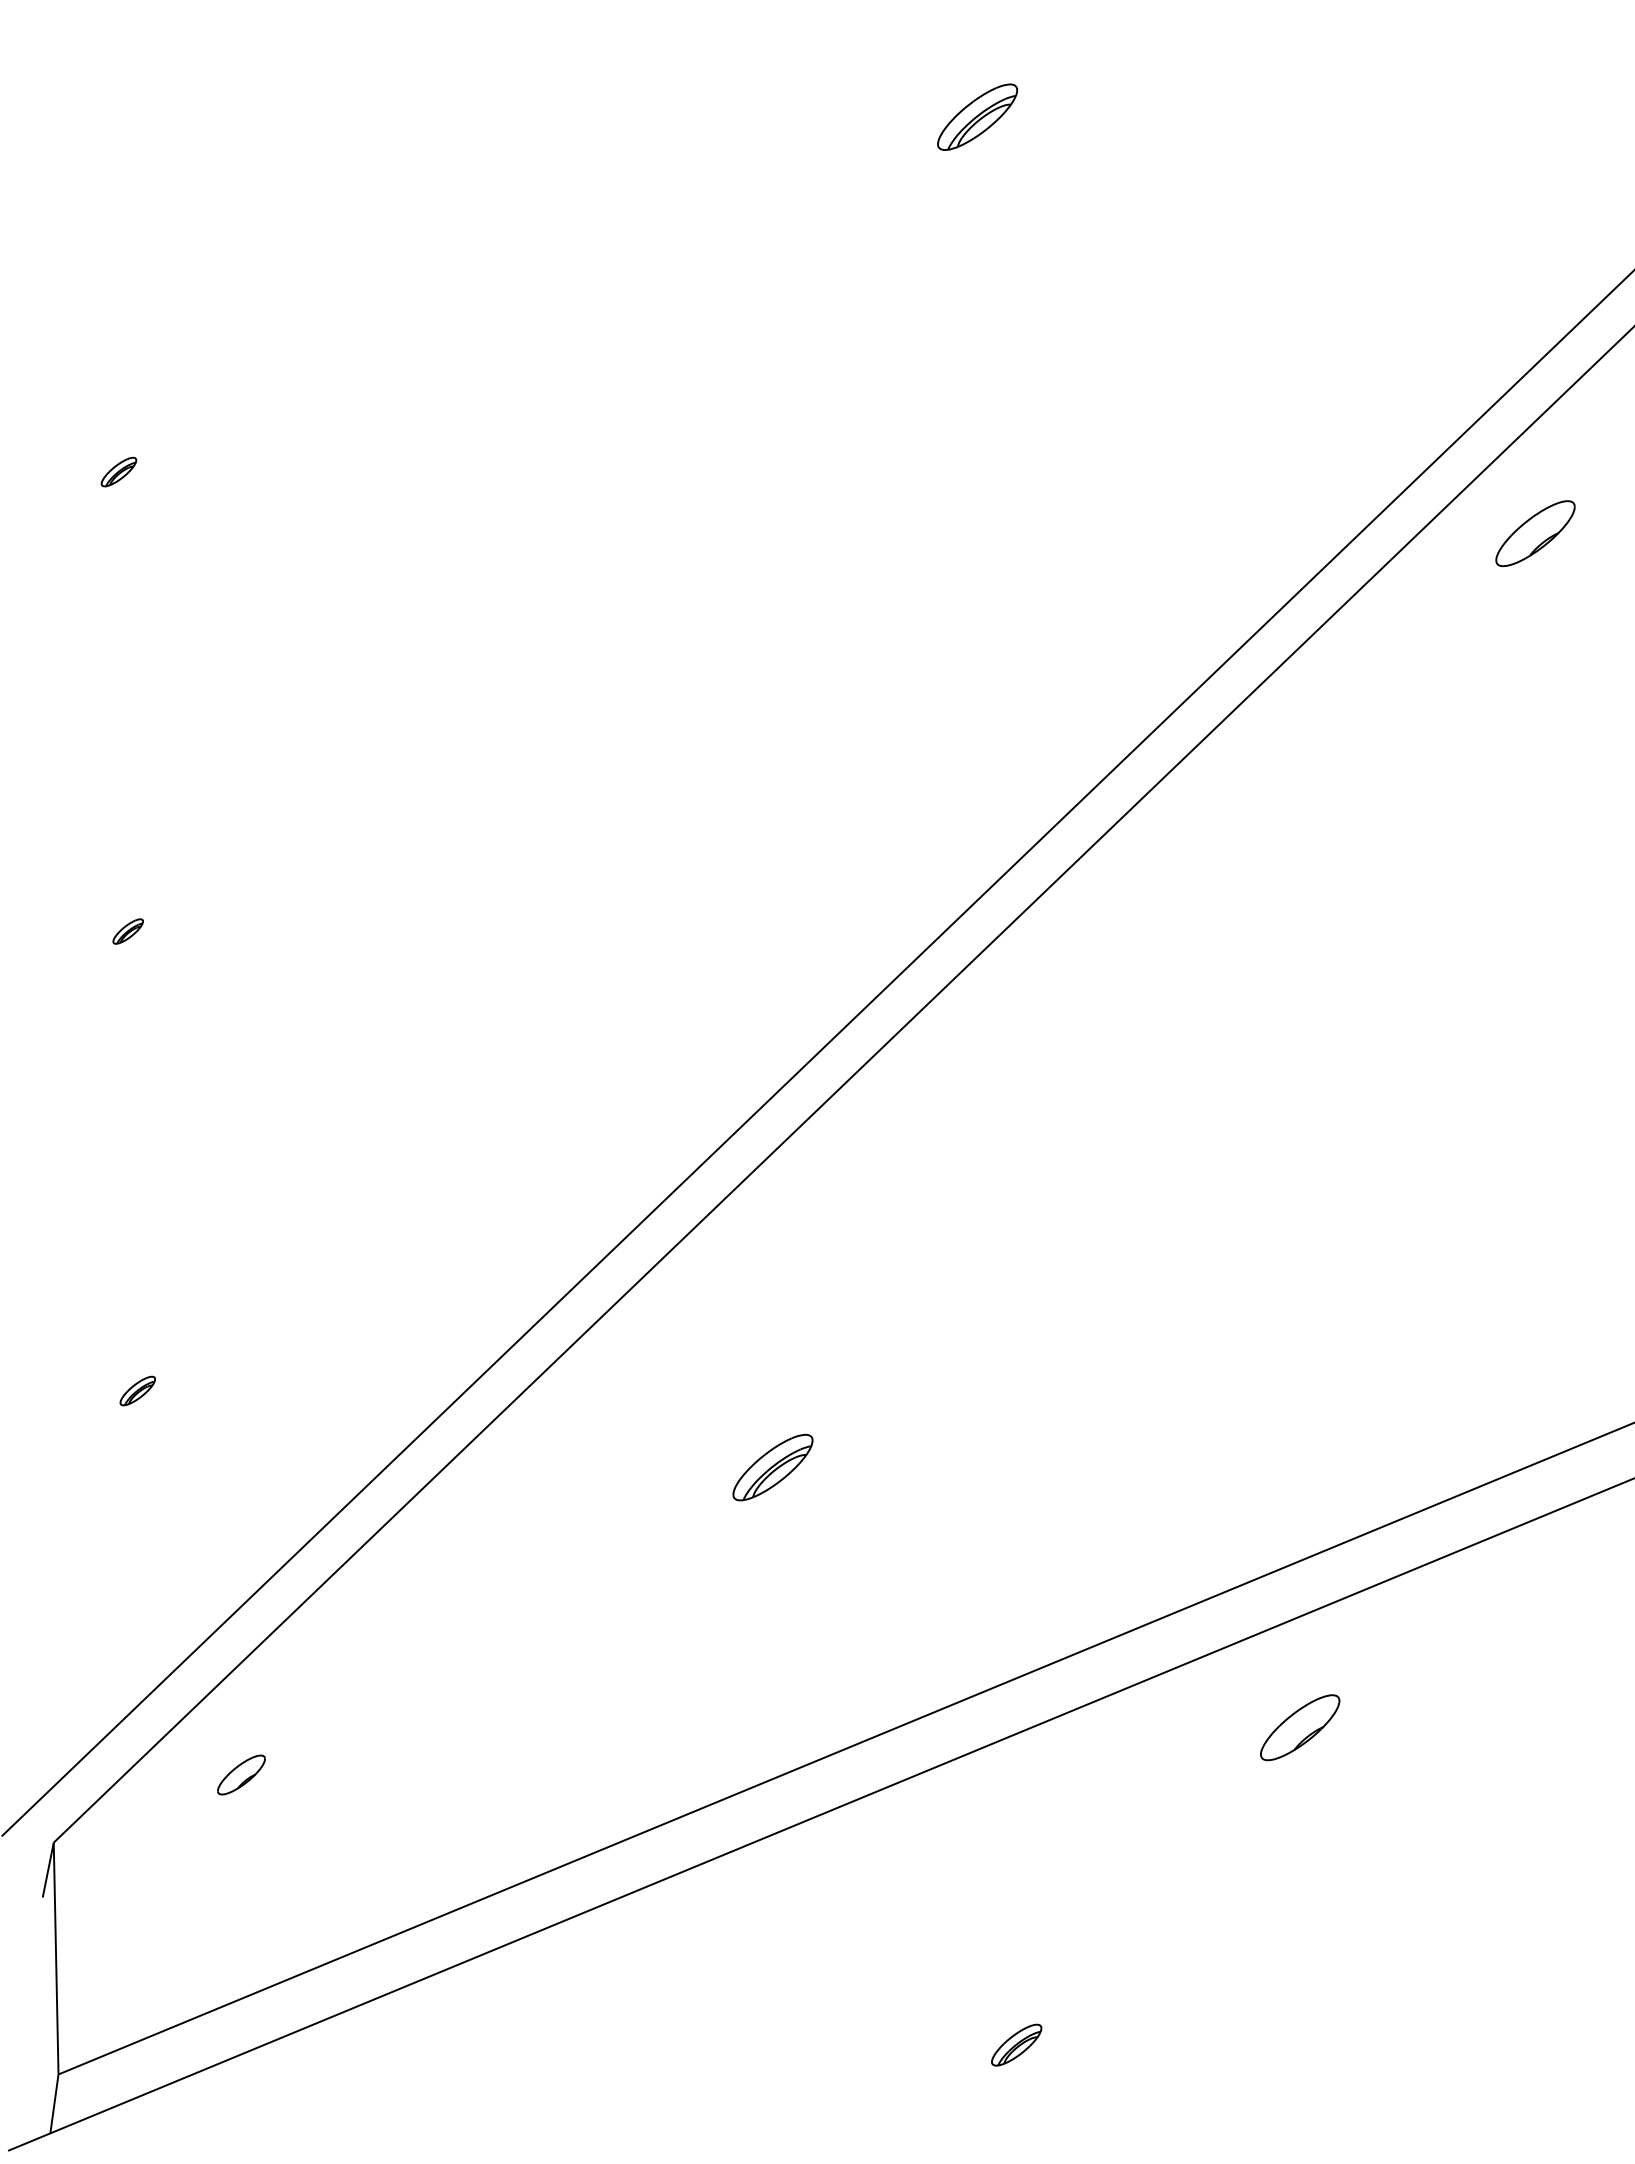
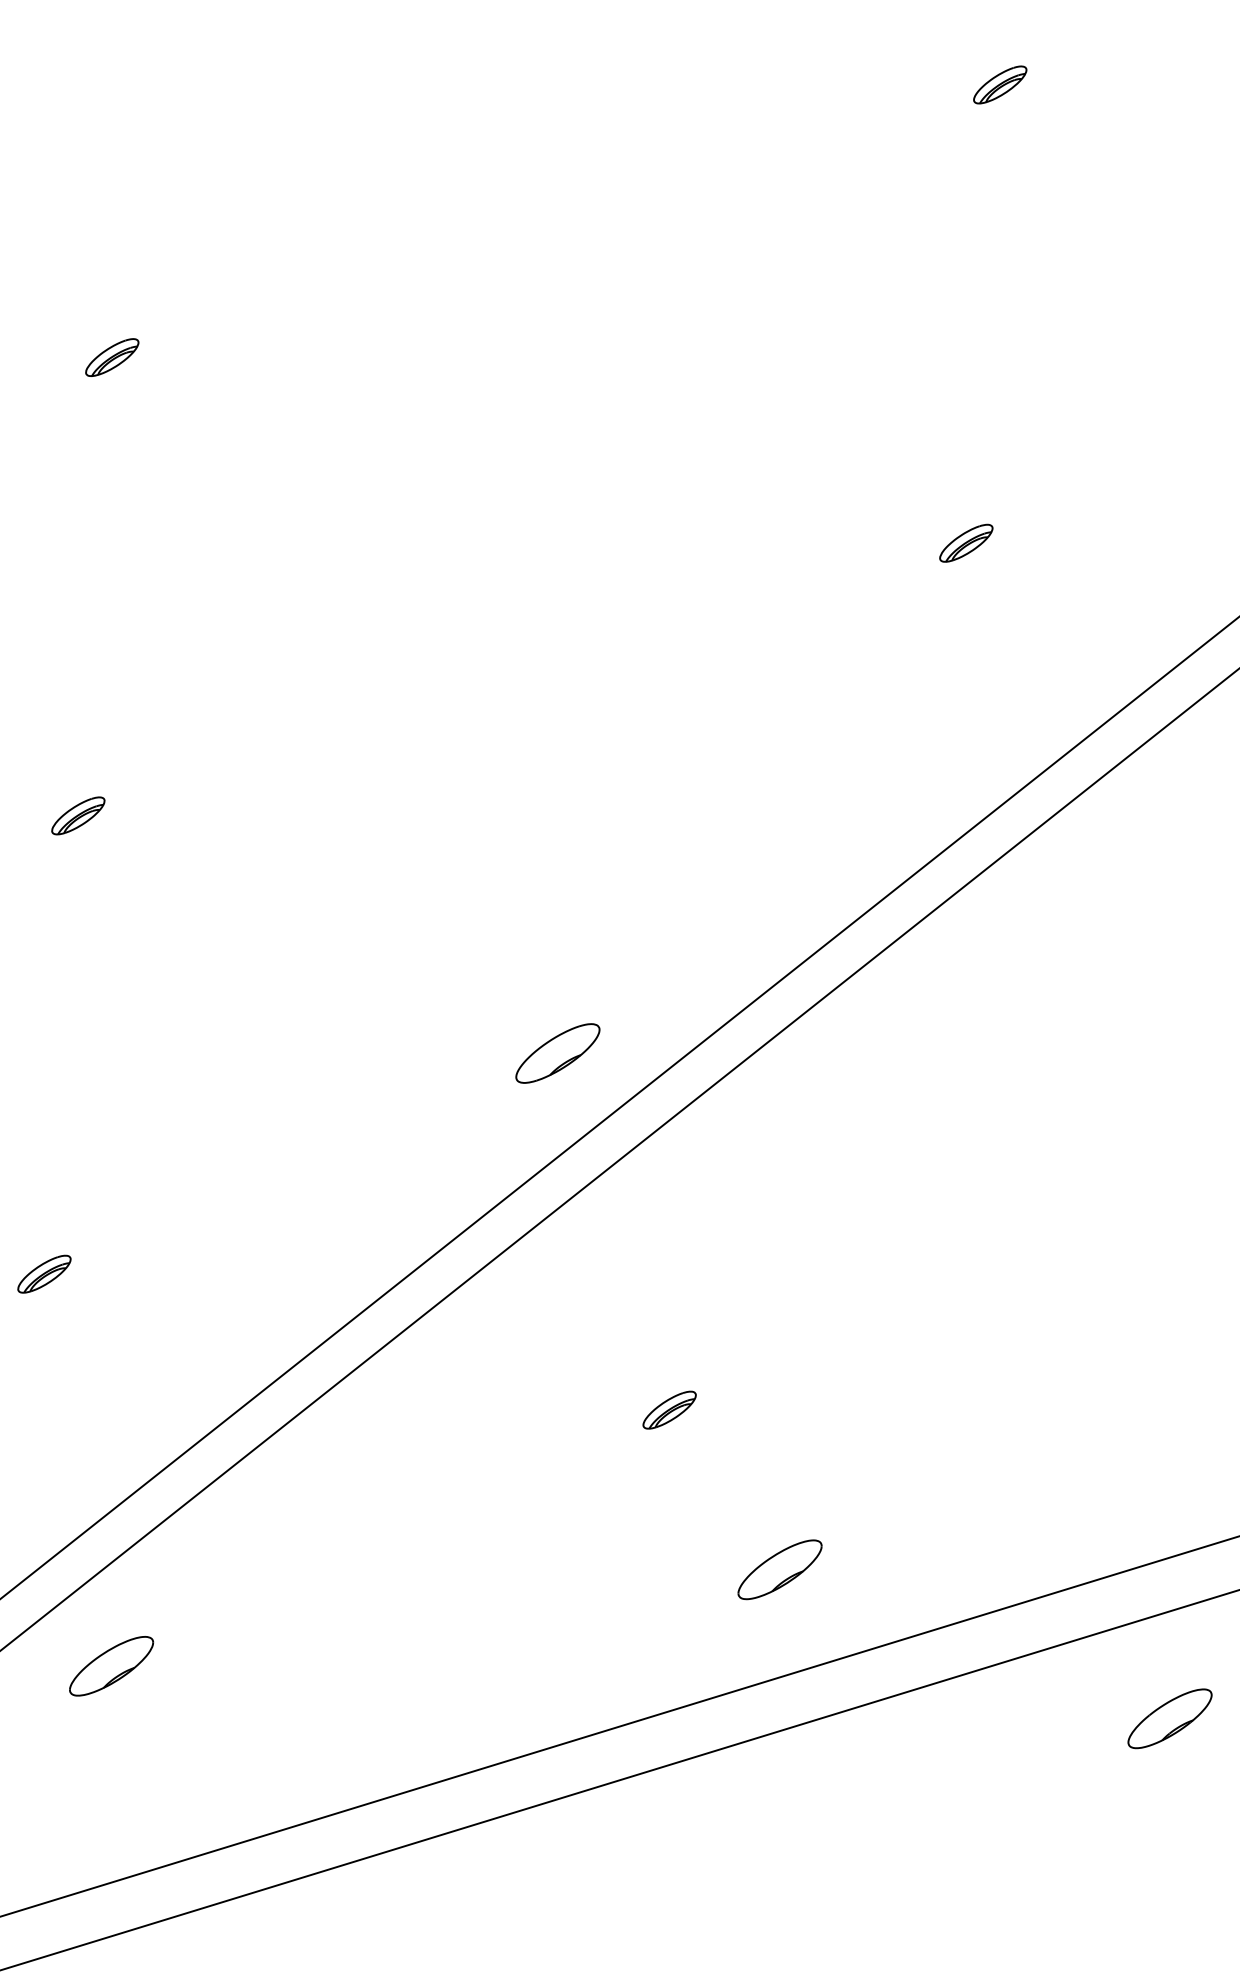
part: (976, 116) -> (999, 84), size x0.62
part: (118, 471) -> (111, 356), size x1.43
part: (986, 576) -> (966, 543), added
part: (127, 931) -> (77, 815), size x1.67
part: (628, 1122) -> (558, 1053), added
part: (137, 1390) -> (44, 1273), size x1.43
part: (772, 1467) -> (669, 1410), size x0.62
part: (897, 1615) -> (779, 1569), added
part: (241, 1774) -> (111, 1665), size x1.67

